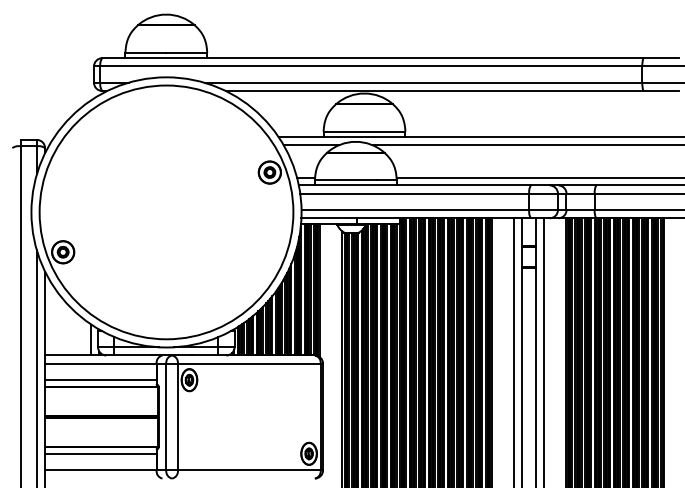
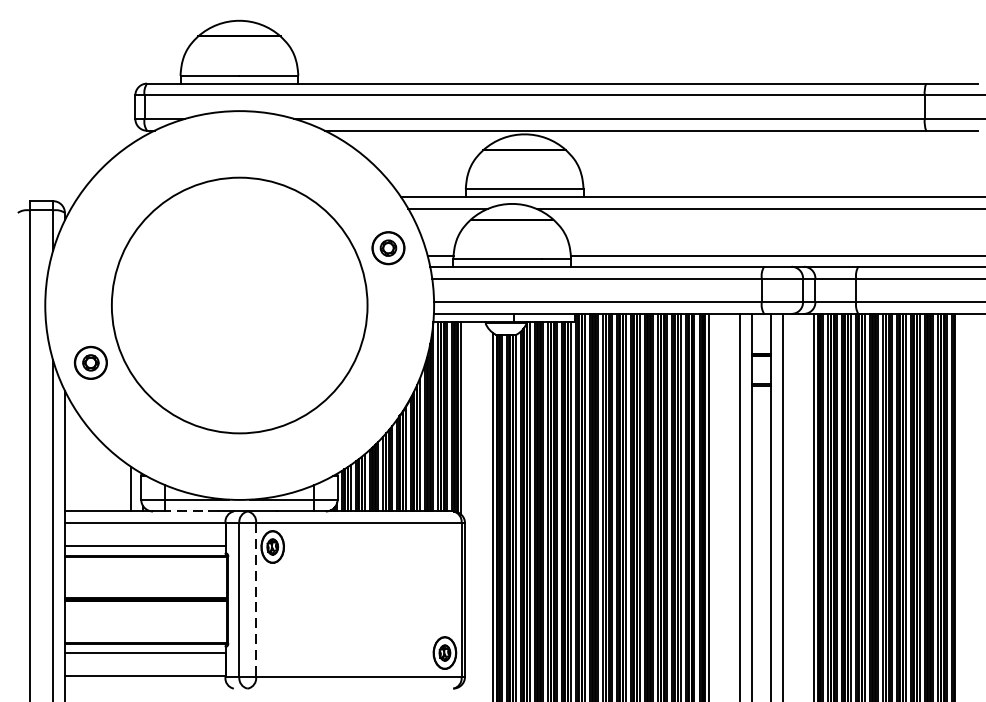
circle: (166, 212) -> (239, 305), size x0.7
line: (133, 355) -> (192, 511), solid -> dashed
line: (177, 417) -> (255, 600), solid -> dashed

